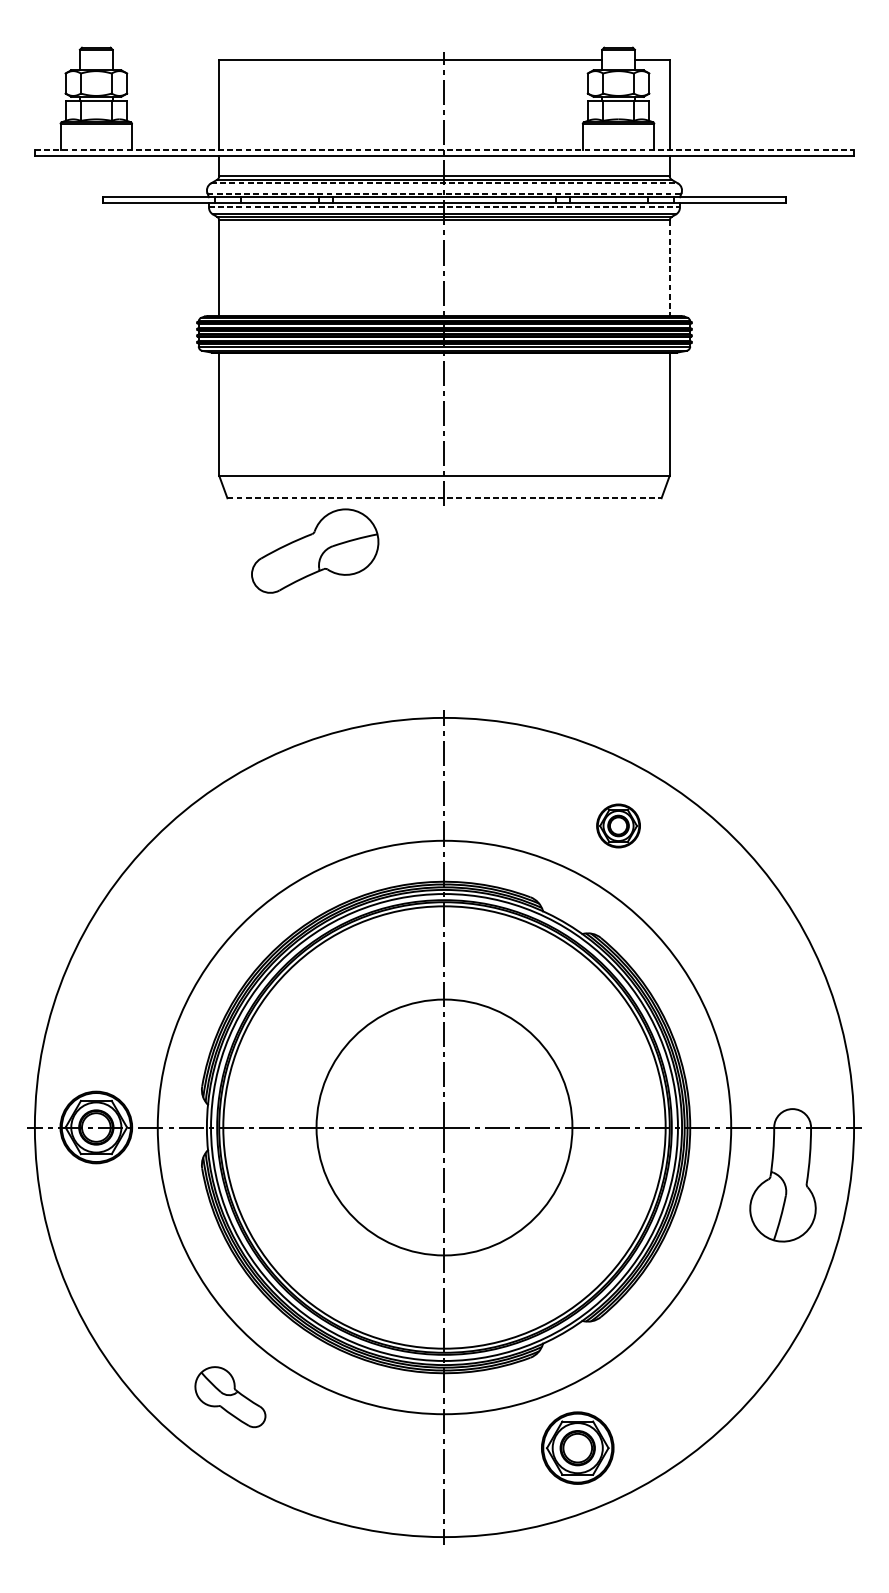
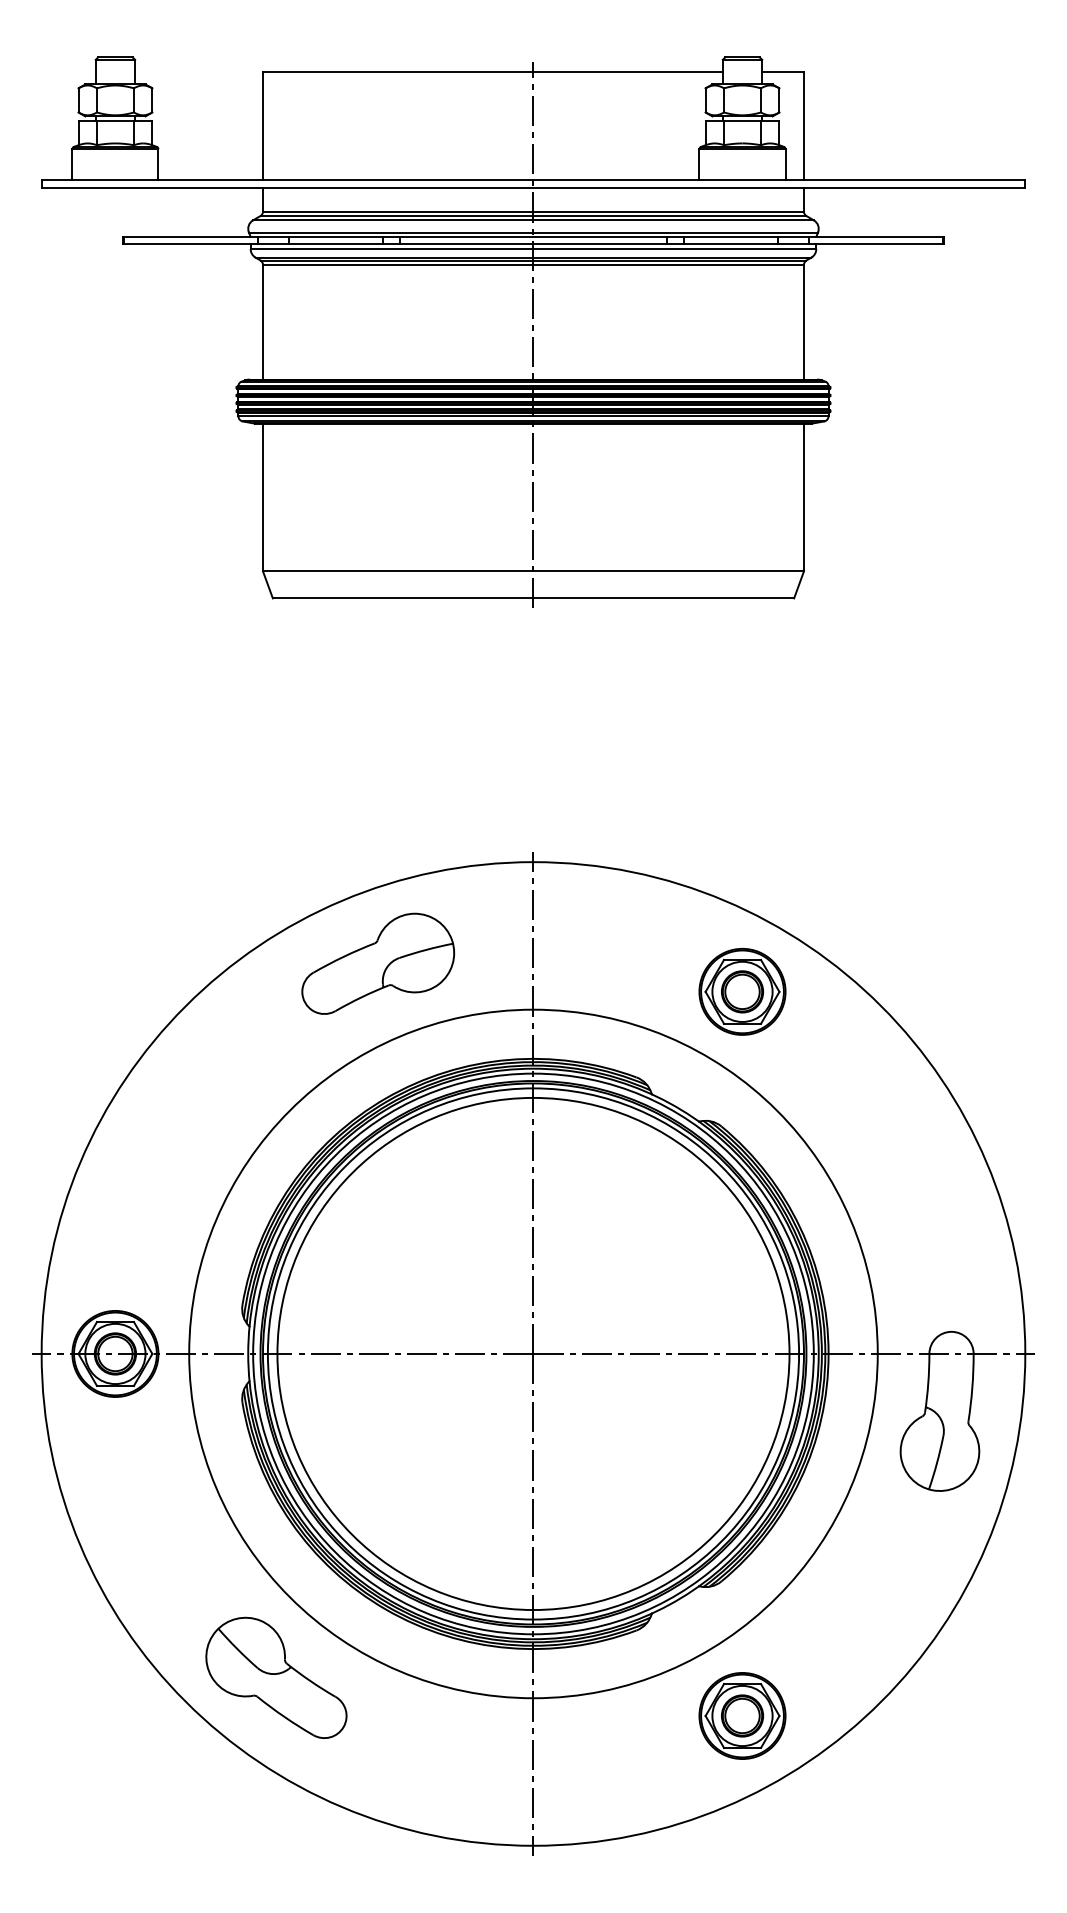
line: (444, 150) -> (533, 180), dashed -> solid
line: (444, 183) -> (533, 220), dashed -> solid
line: (444, 193) -> (533, 232), dashed -> solid
line: (444, 207) -> (533, 249), dashed -> solid
line: (669, 268) -> (803, 322), dashed -> solid
line: (444, 498) -> (533, 598), dashed -> solid
part: (315, 550) -> (378, 963), moved
part: (618, 825) -> (742, 991), size x1.67
circle: (444, 1127) -> (533, 1353), size x1.67
part: (230, 1396) -> (276, 1677), size x1.67
part: (577, 1447) -> (742, 1715), moved

